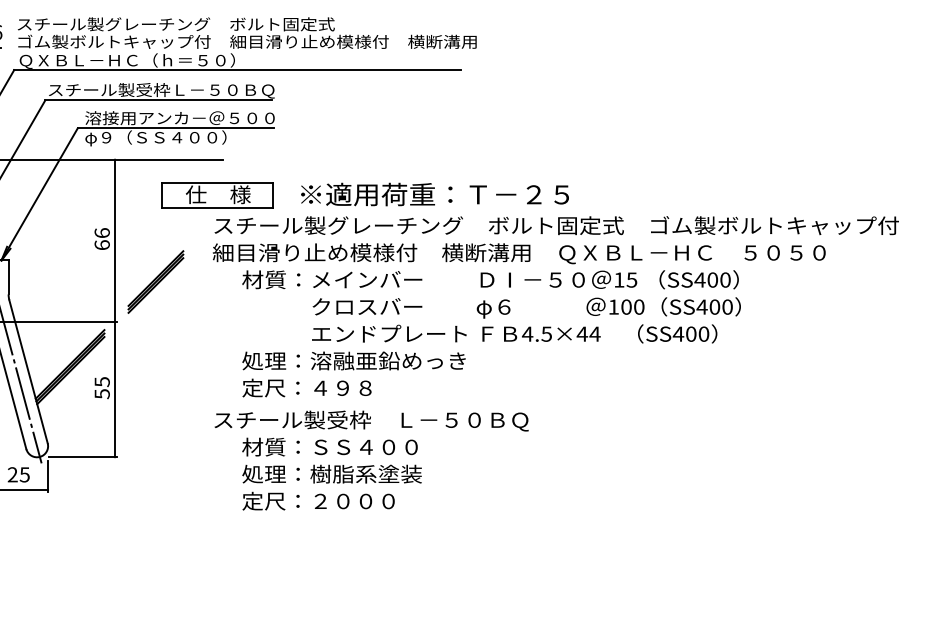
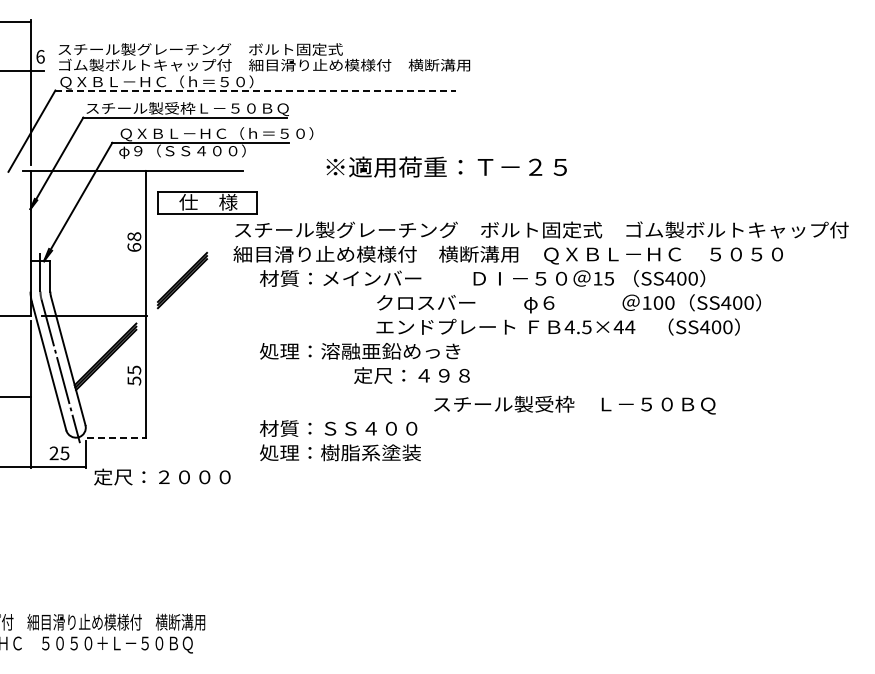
line: (238, 70) -> (256, 90), solid -> dashed
text: (193, 119) -> (216, 134), 溶接用アンカ－＠５００ -> ＱＸＢＬ－ＨＣ（ｈ＝５０）
text: (434, 193) -> (446, 166), moved
part: (217, 194) -> (207, 202), moved
text: (102, 232) -> (134, 236), 66 -> 68
text: (526, 319) -> (568, 314), moved
text: (306, 387) -> (411, 375), moved
text: (371, 420) -> (574, 404), moved
line: (83, 457) -> (117, 437), solid -> dashed
text: (318, 500) -> (162, 476), moved

